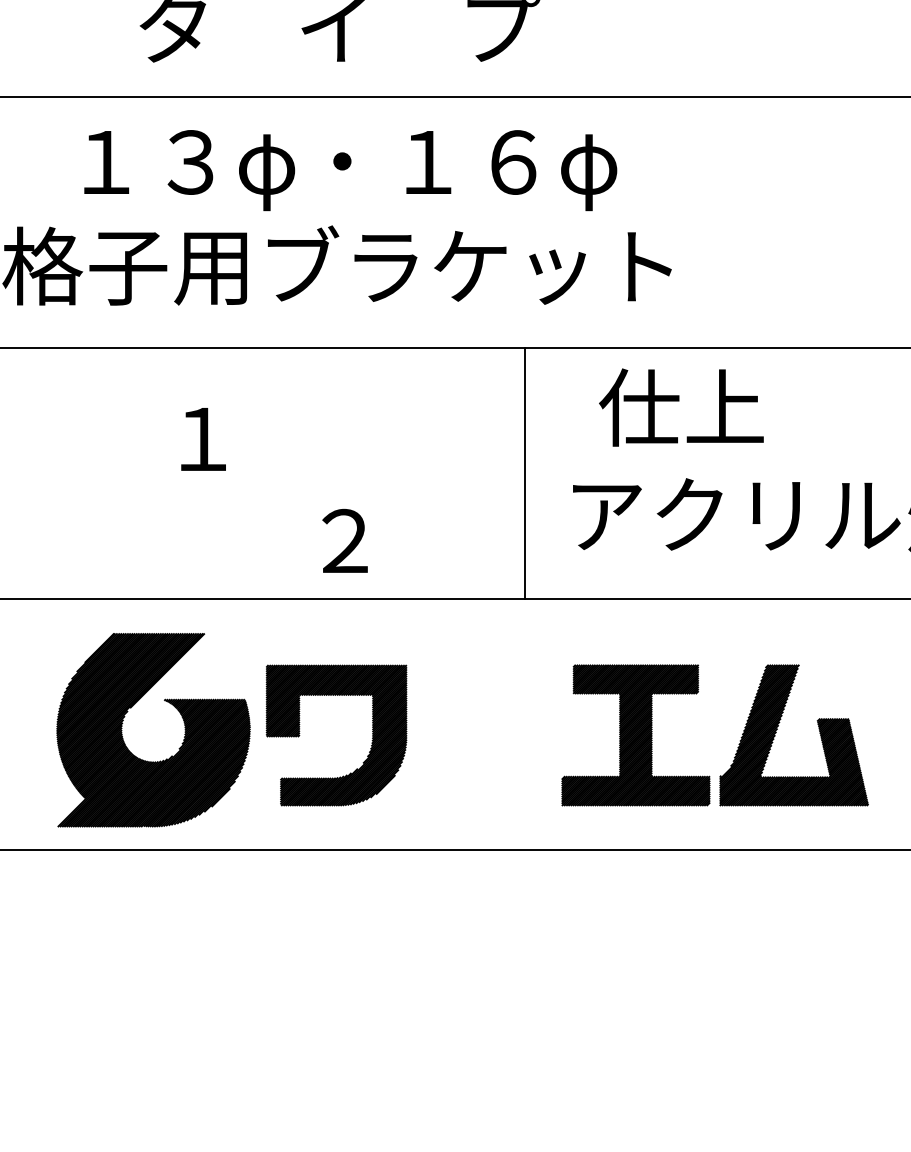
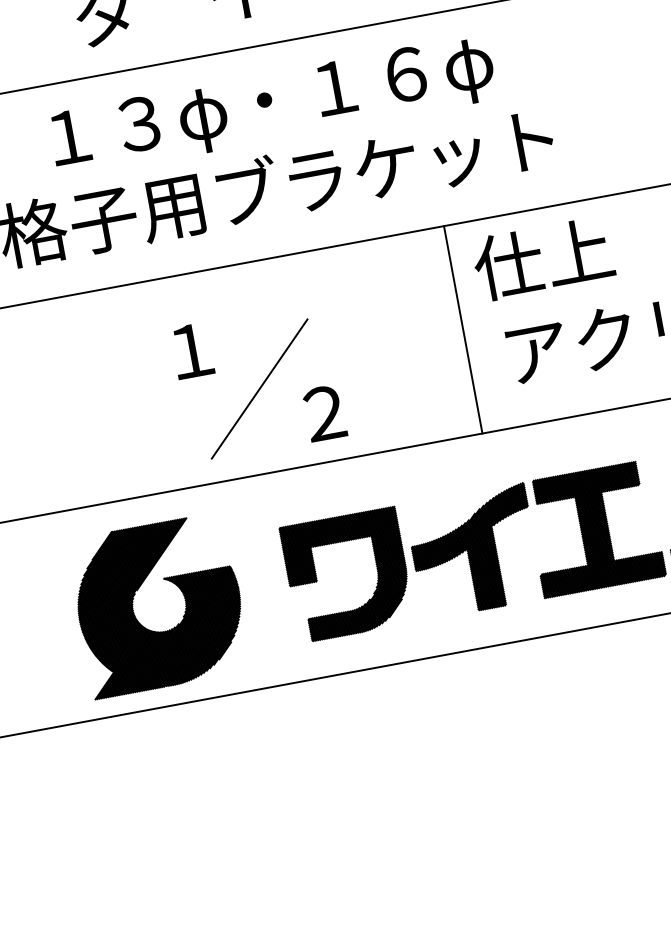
text: (681, 407) -> (543, 258), moved
line: (273, 498) -> (259, 389), added
part: (489, 735) -> (473, 551), added
part: (147, 760) -> (158, 631), moved

